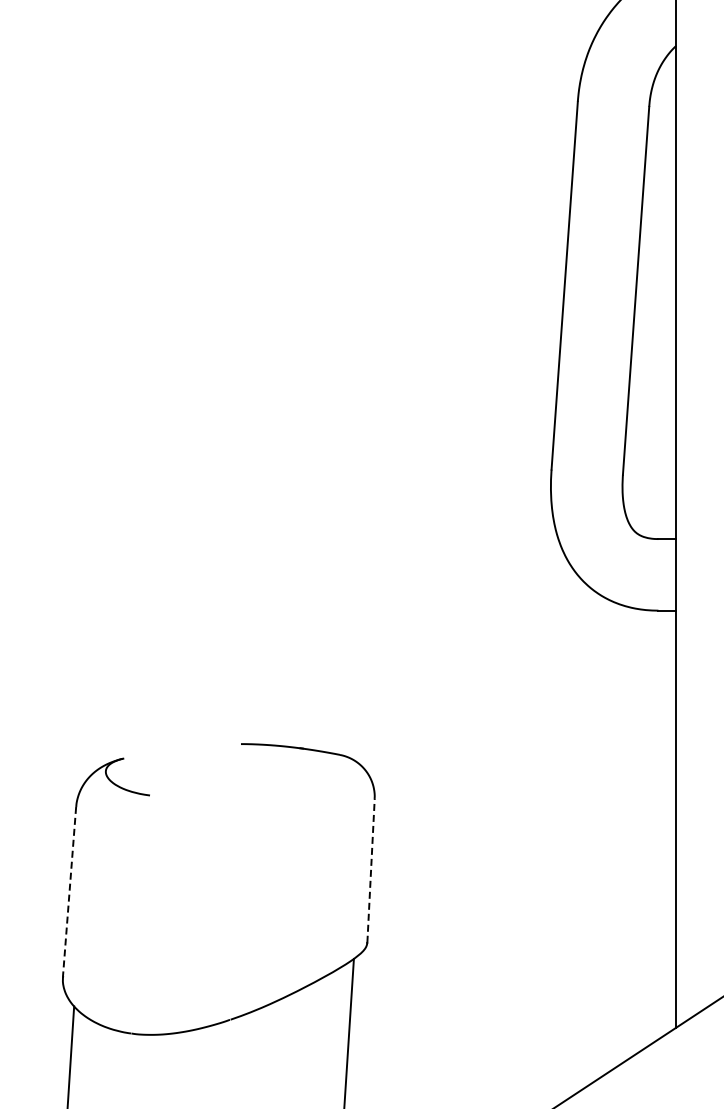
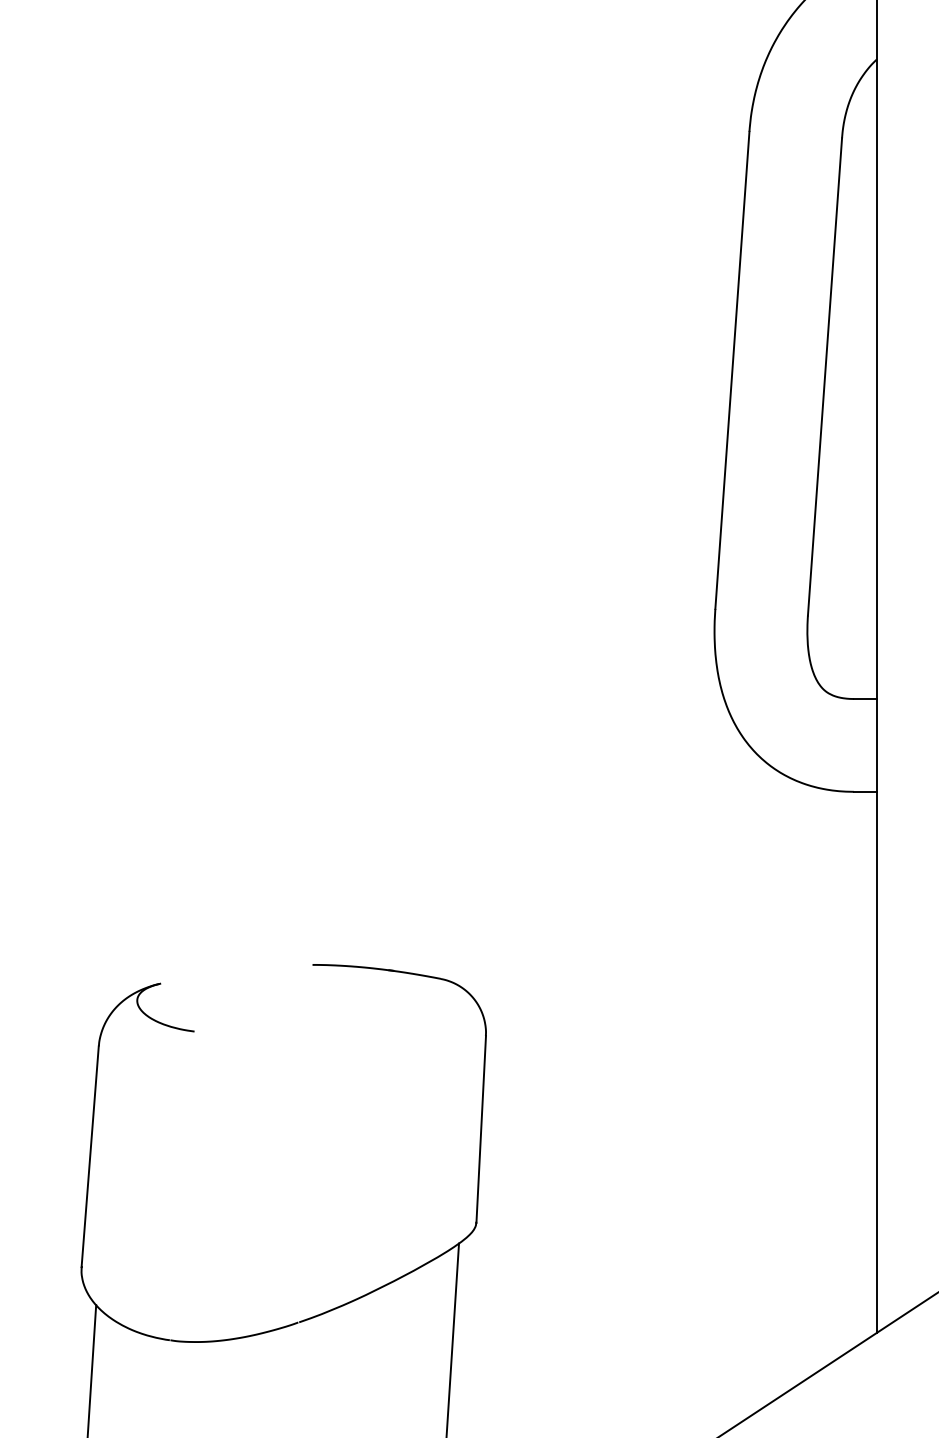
line: (371, 870) -> (481, 1128), dashed -> solid
line: (69, 892) -> (90, 1157), dashed -> solid

